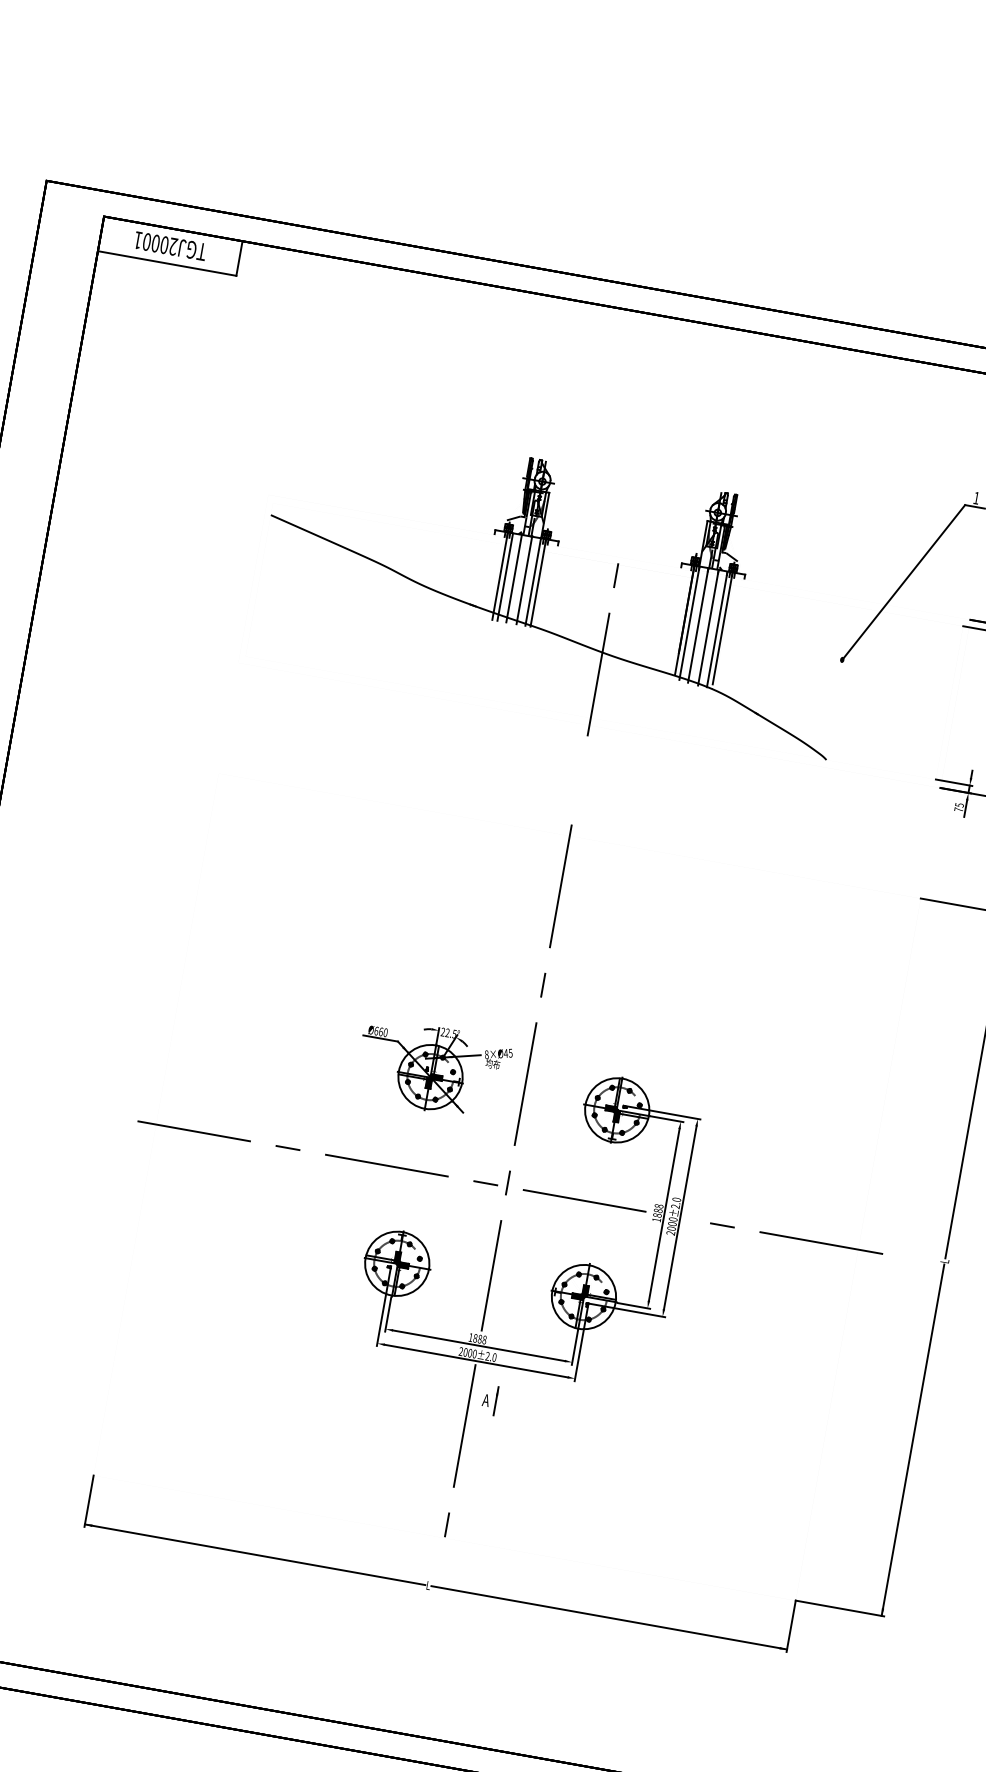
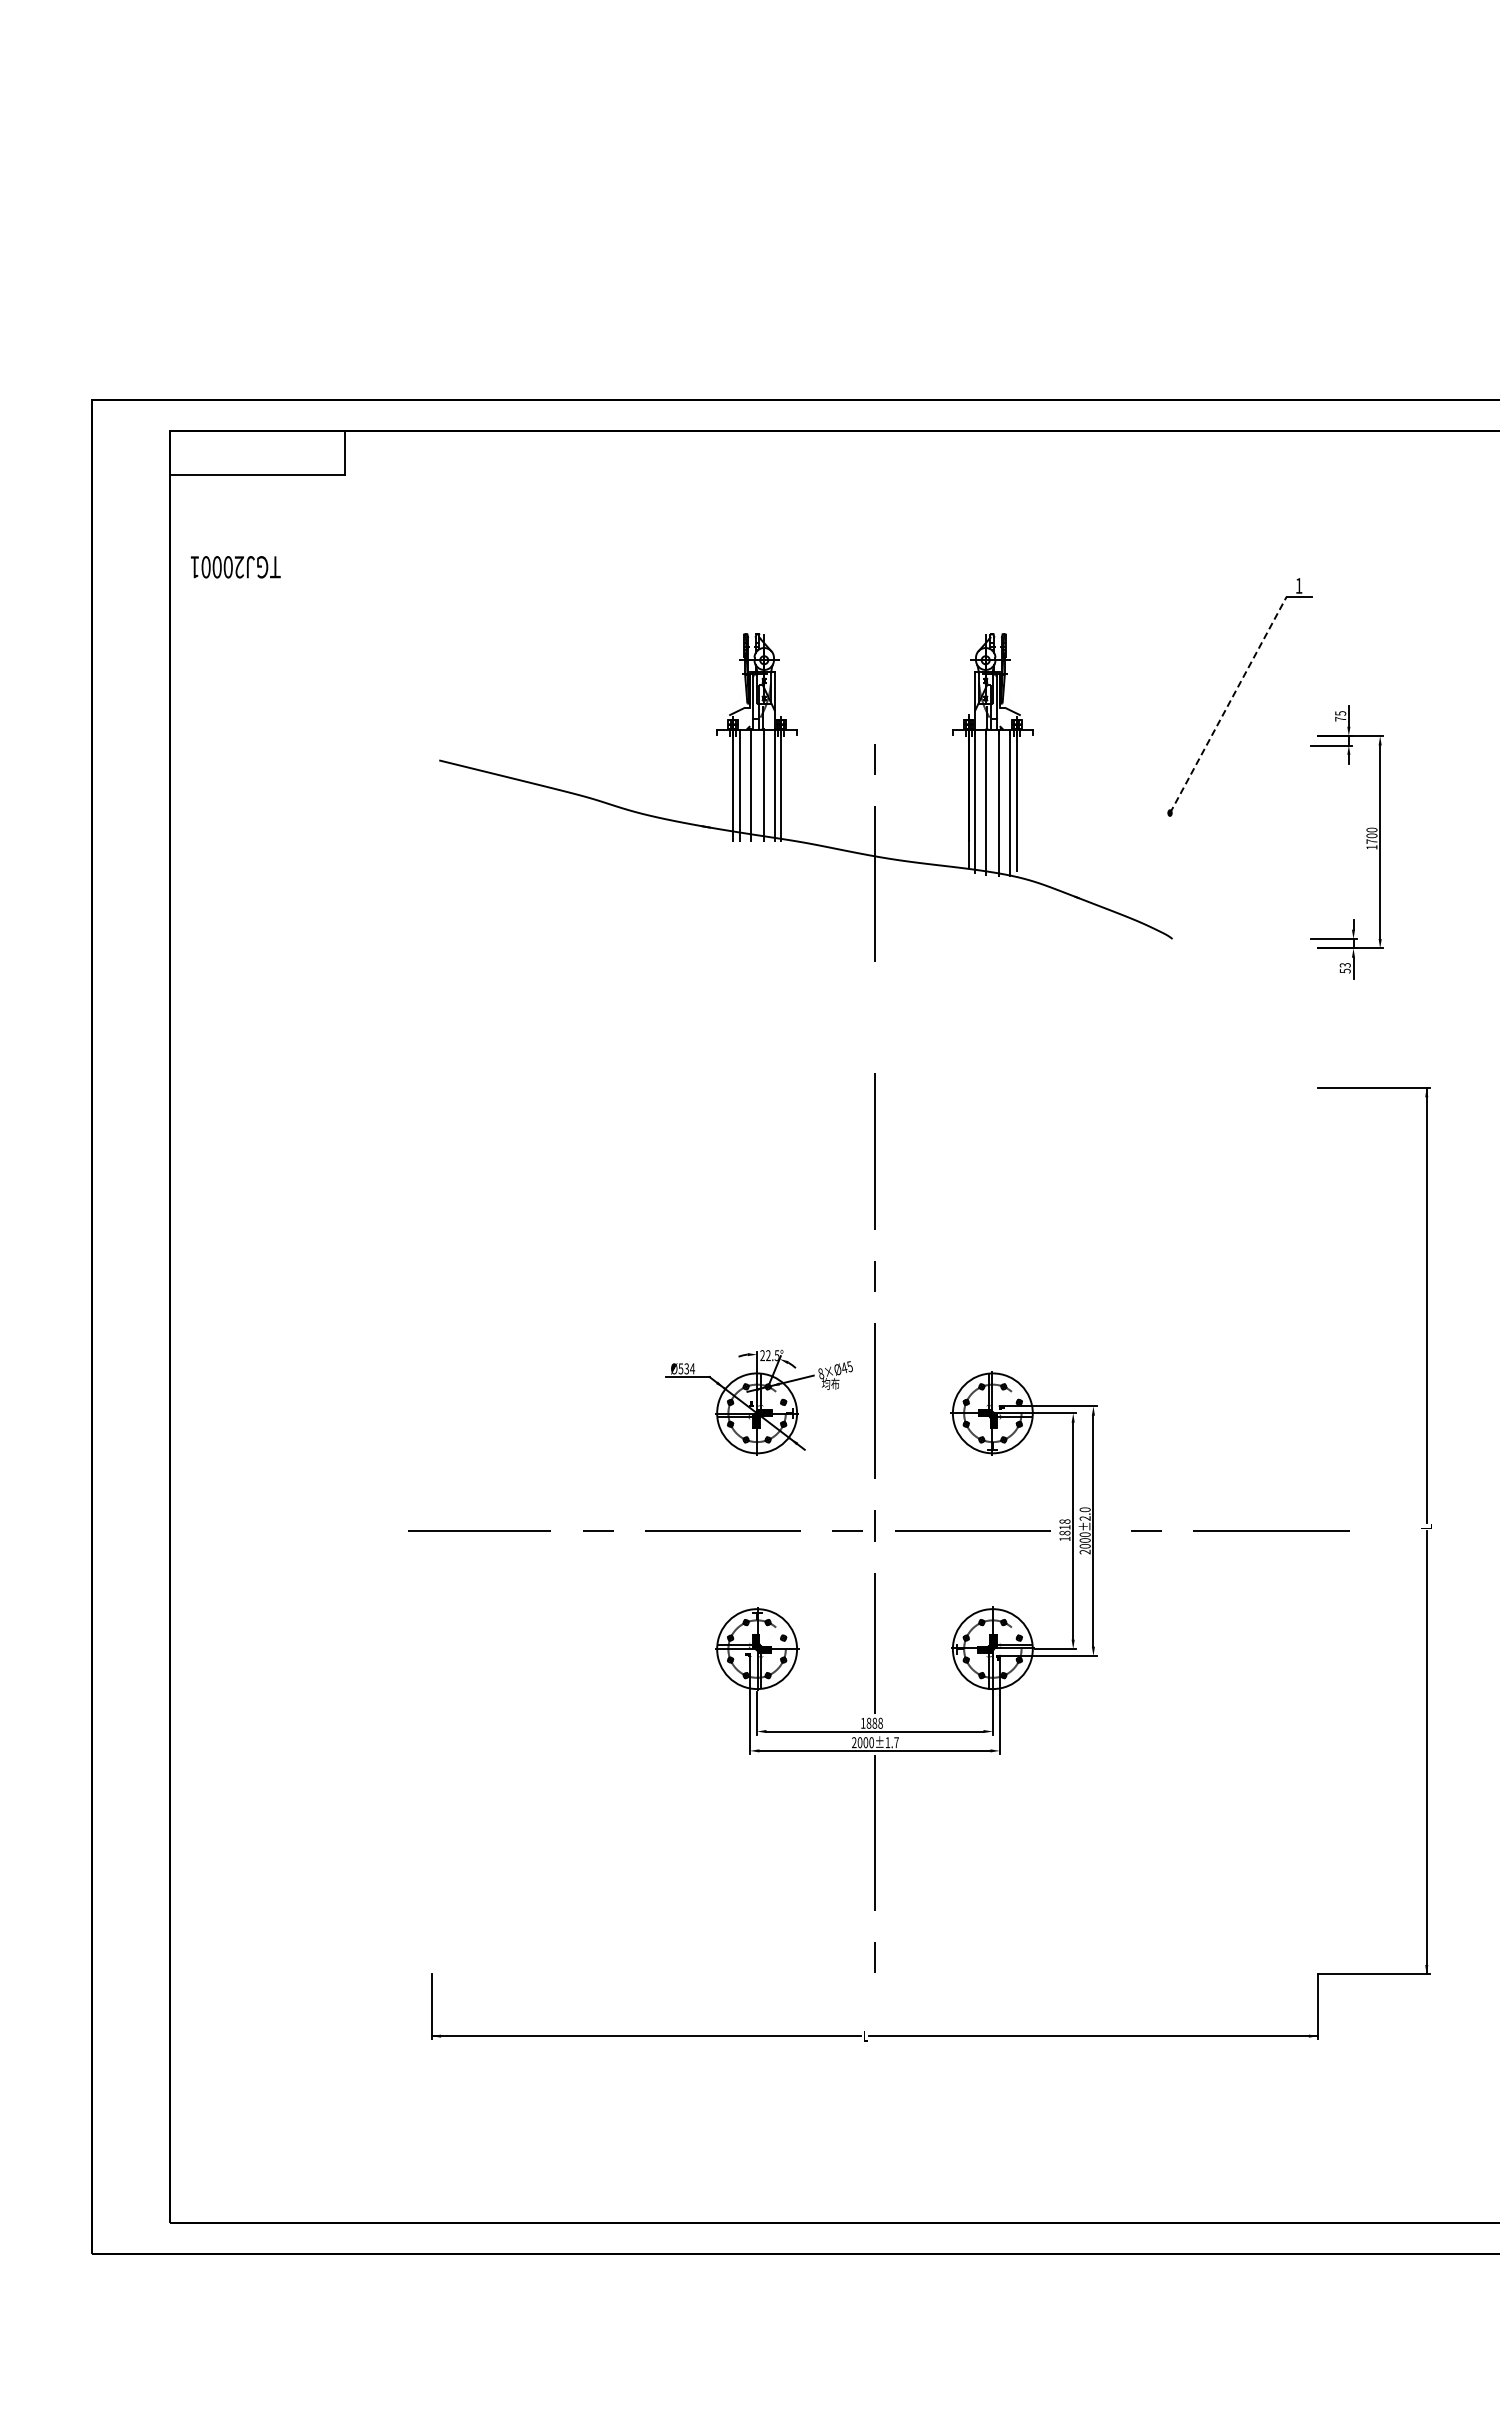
text: (170, 246) -> (235, 567), moved
line: (903, 582) -> (1228, 705), solid -> dashed
text: (958, 807) -> (1344, 968), 75 -> 53
text: (380, 1031) -> (686, 1368), Ø660 -> Ø534
text: (657, 1210) -> (1064, 1527), 1888 -> 1818
text: (490, 1356) -> (891, 1742), 2000±2.0 -> 2000±1.7
part: (490, 1399) -> (900, 1795), removed

